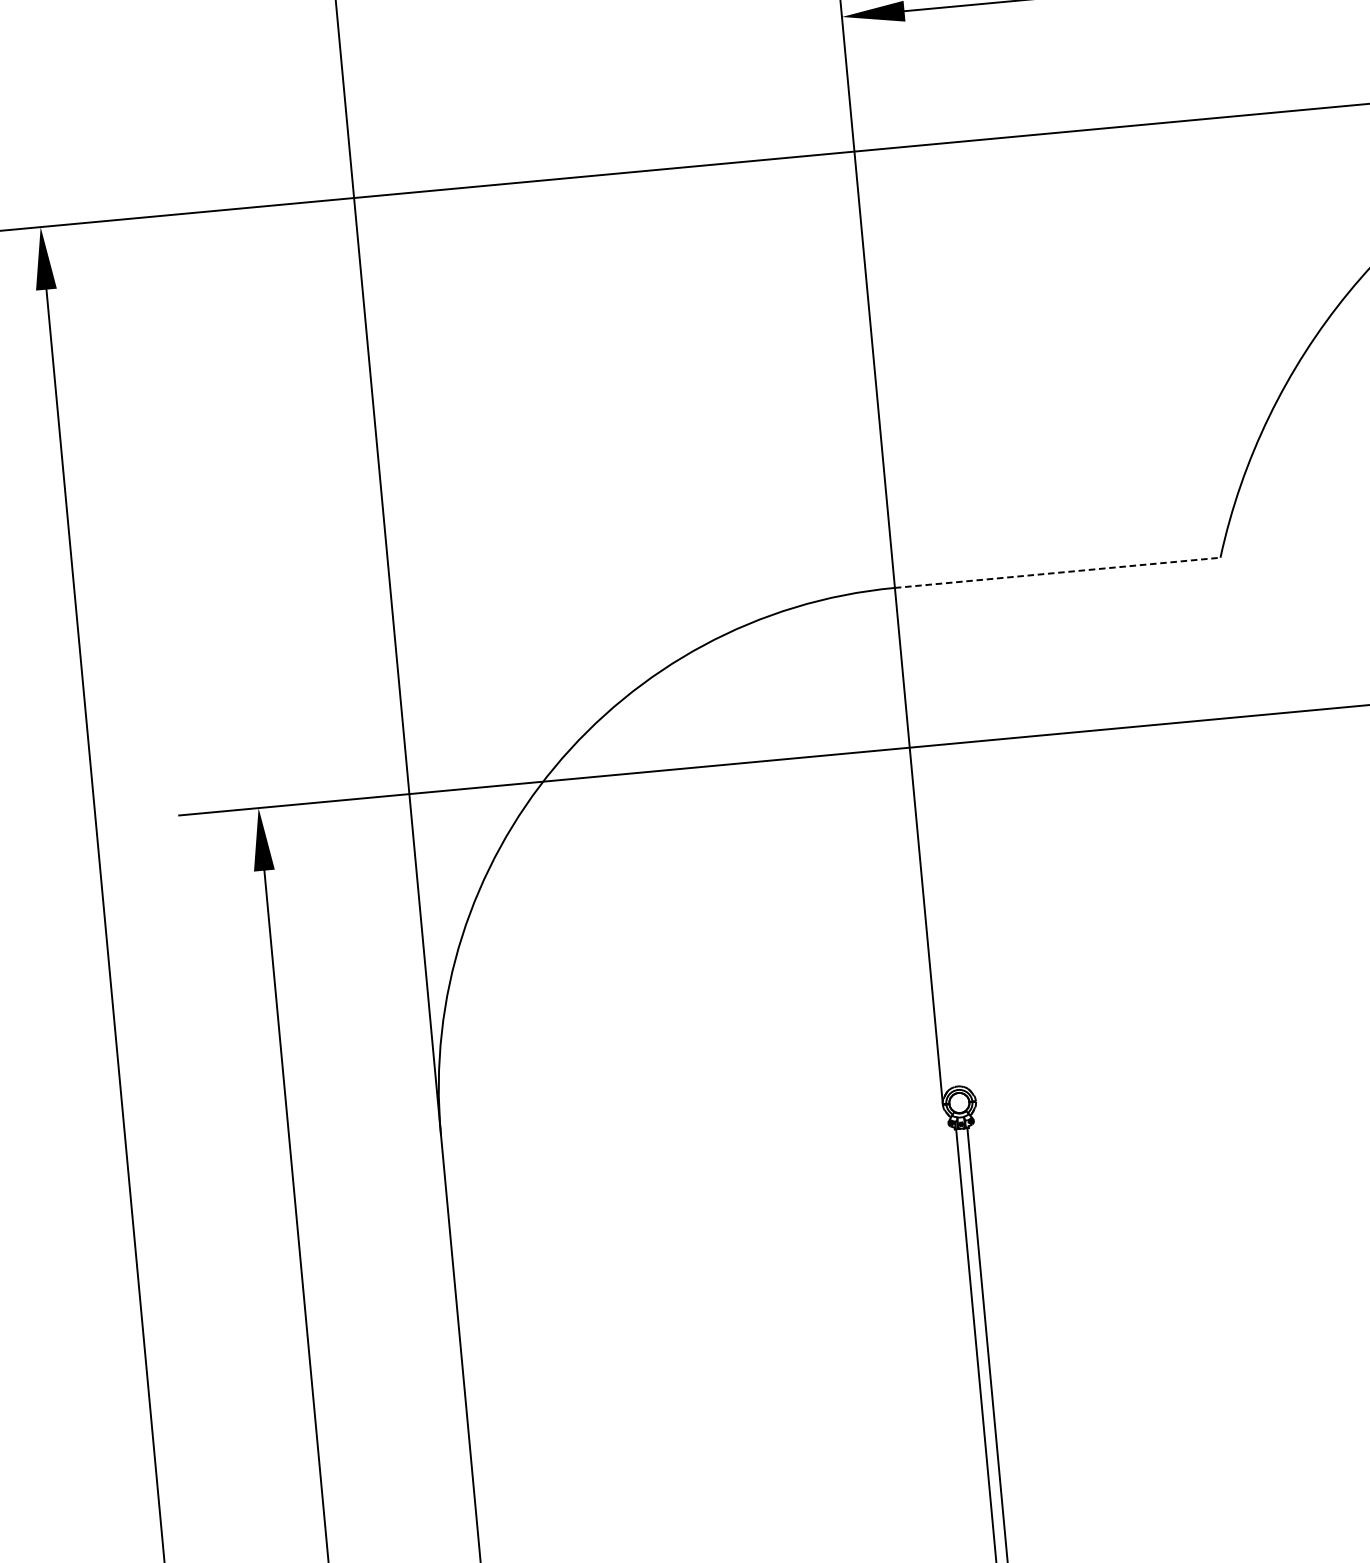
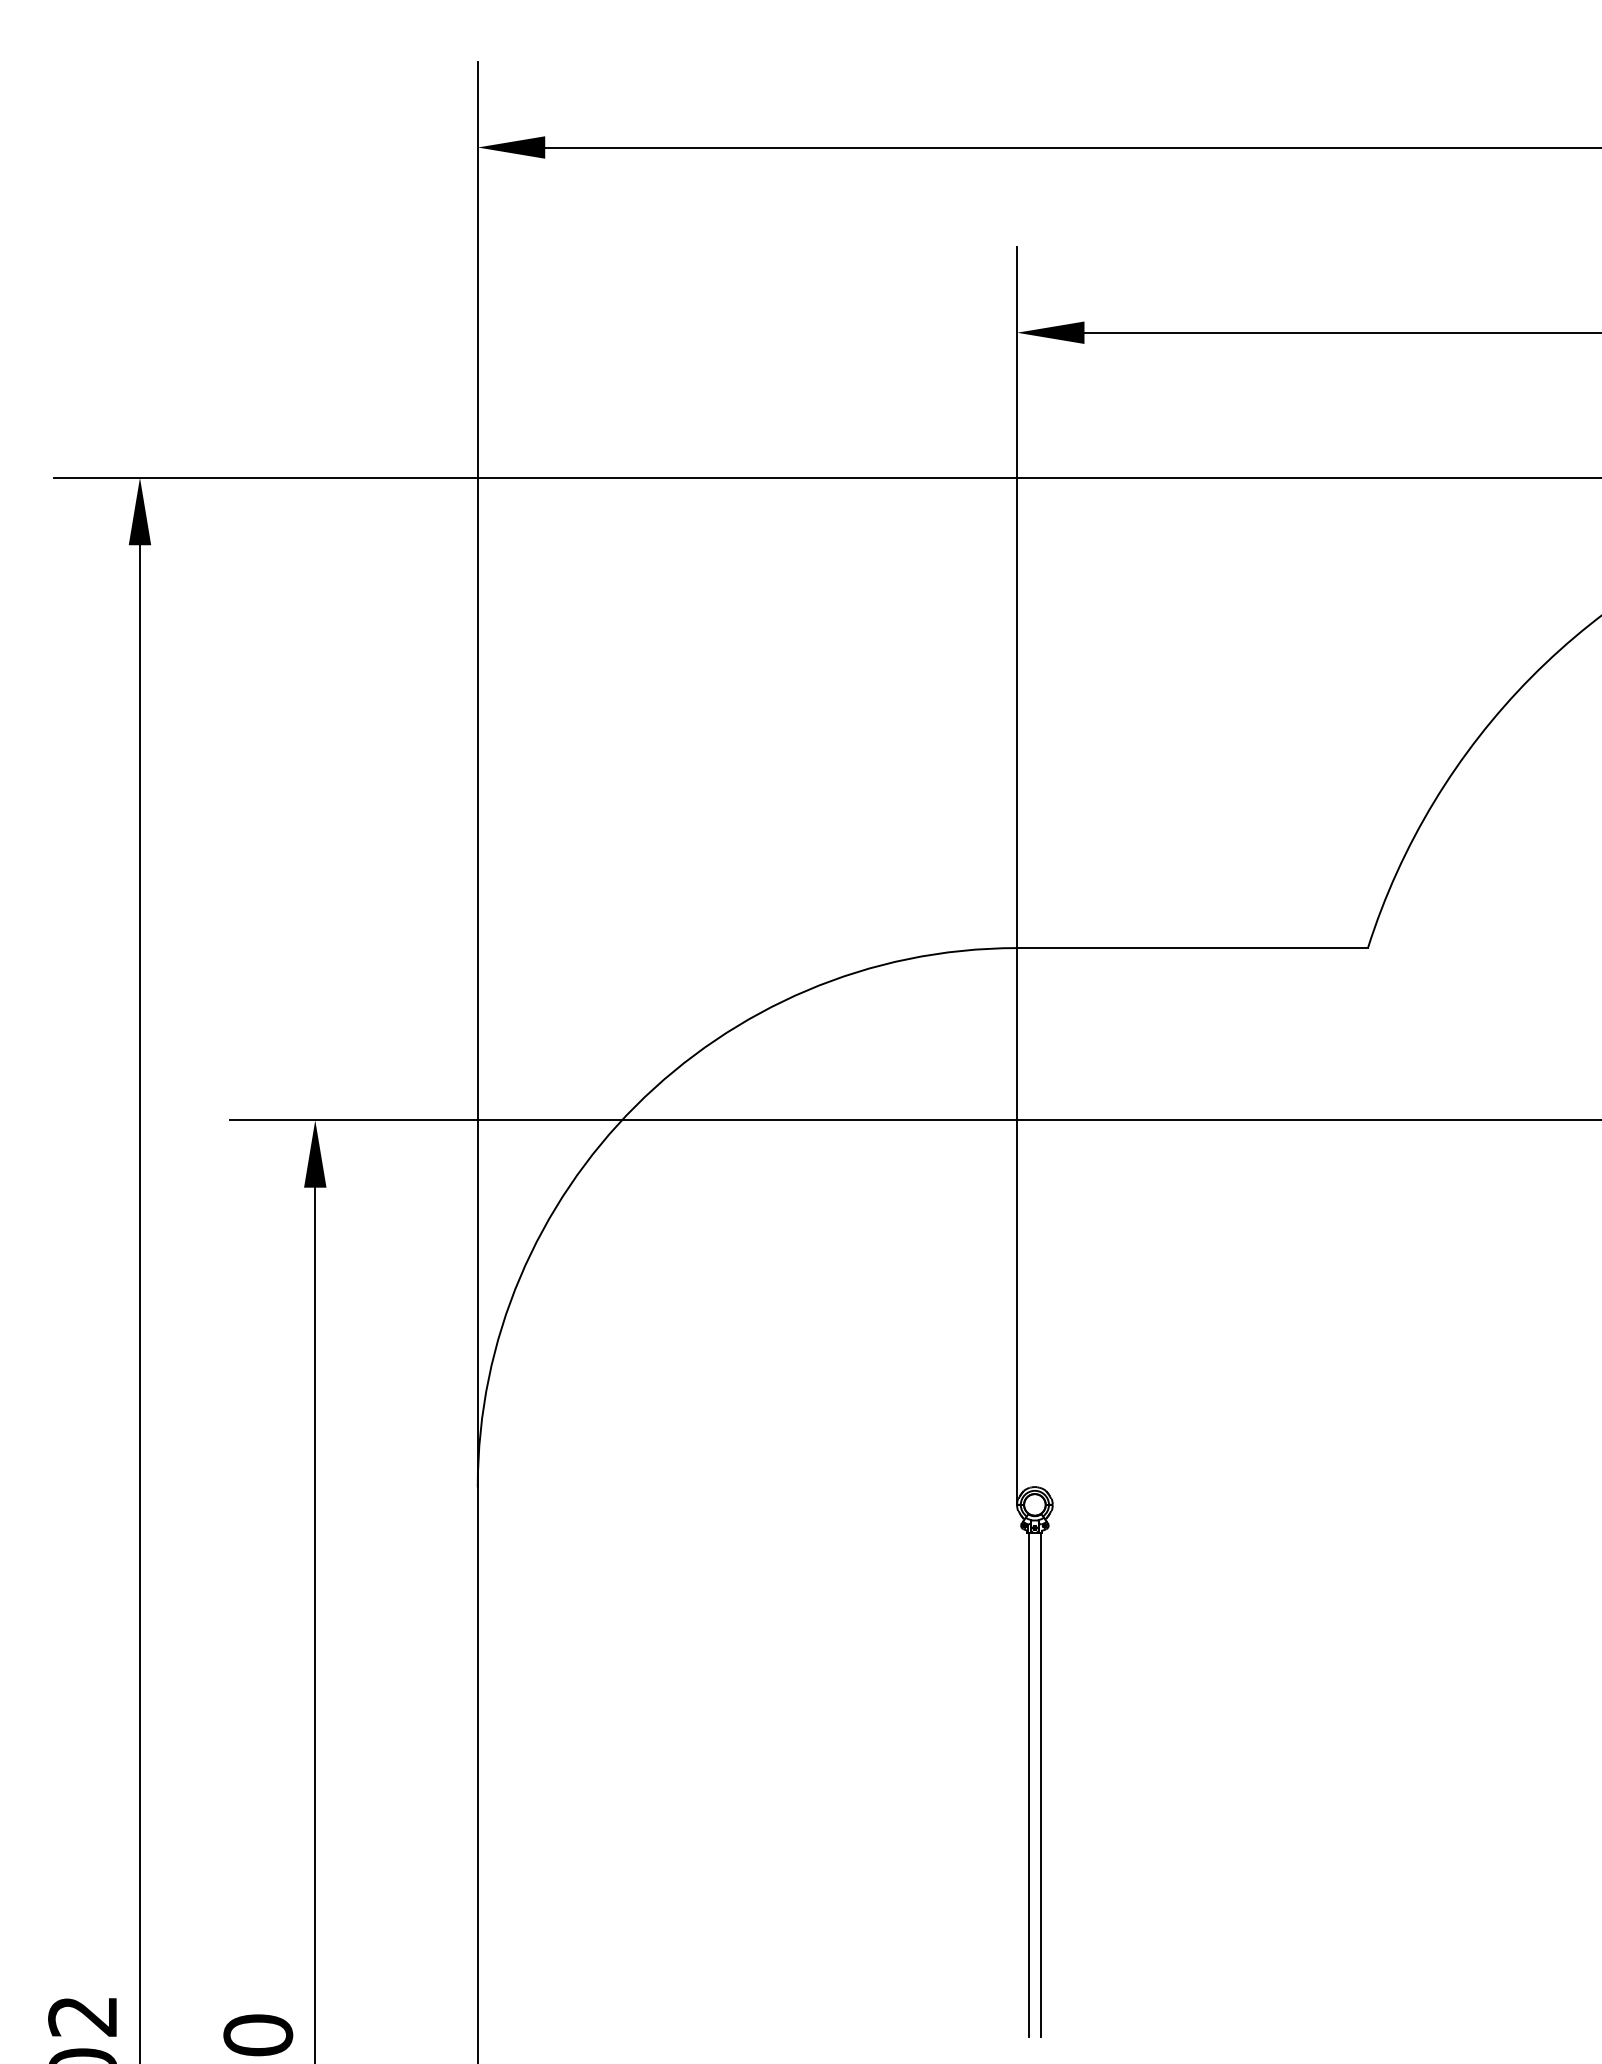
line: (1057, 573) -> (1192, 948), dashed -> solid

